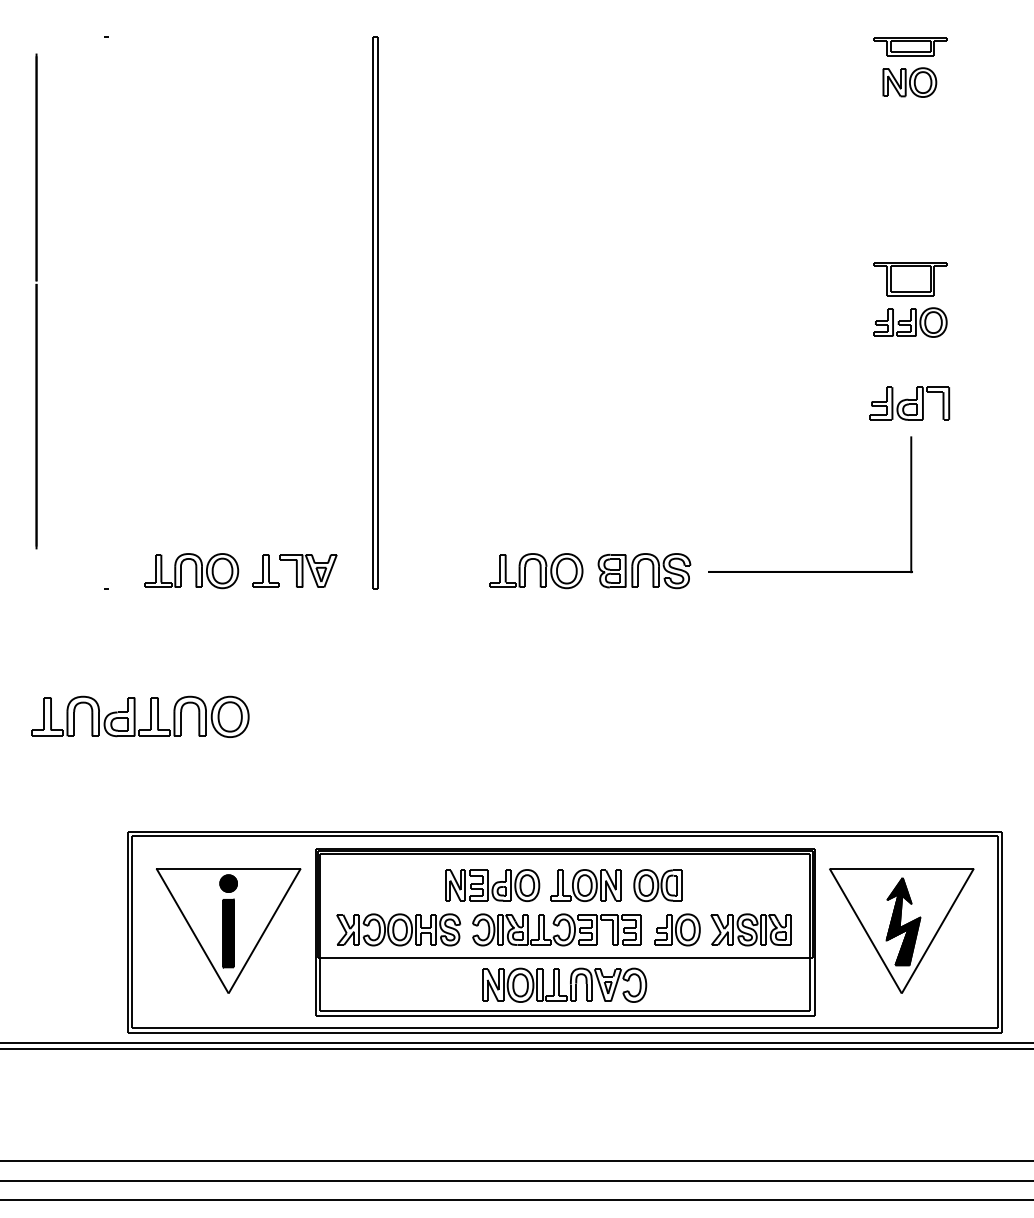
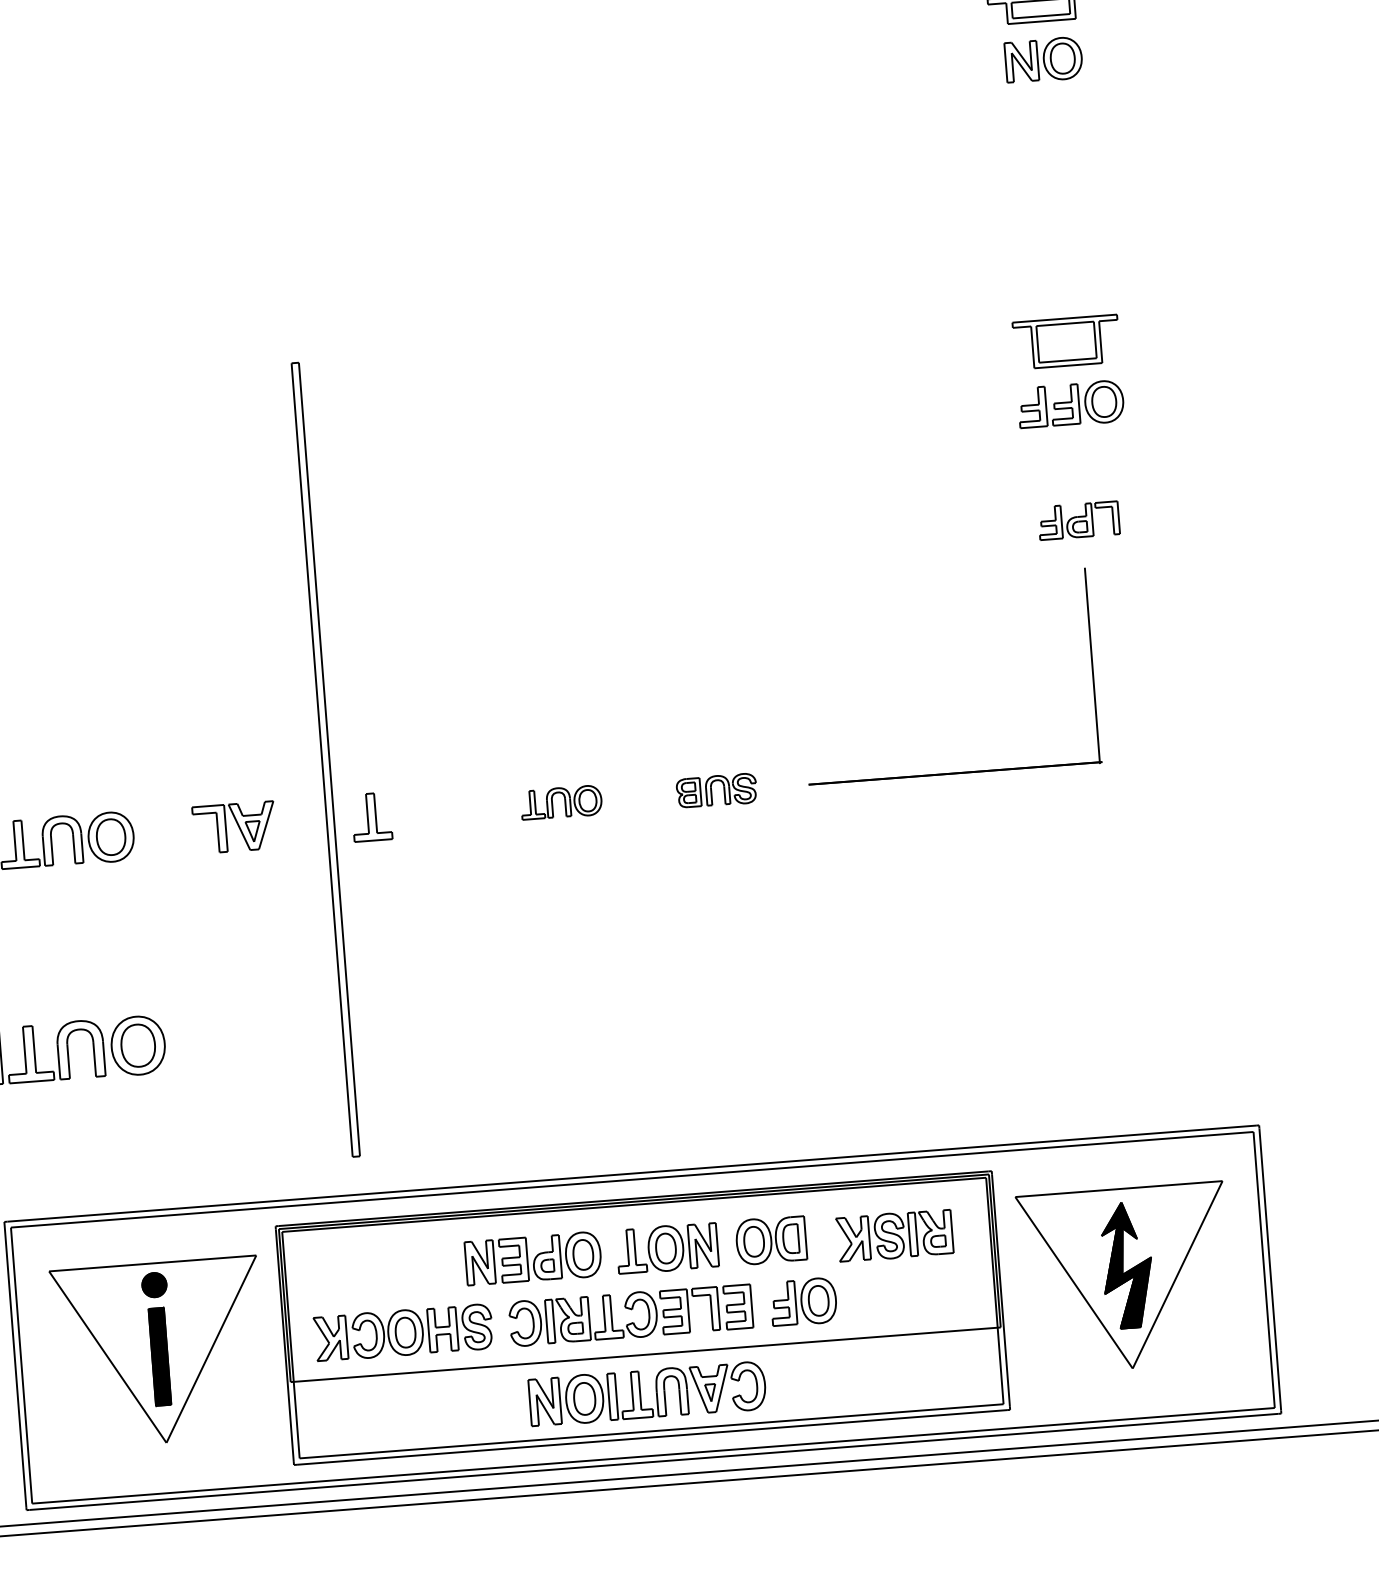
part: (375, 312) -> (325, 759), moved
part: (909, 403) -> (1078, 520), size x0.7
part: (265, 570) -> (370, 816), moved
part: (536, 571) -> (561, 803), size x0.6
part: (644, 571) -> (716, 791), size x0.6
part: (750, 929) -> (893, 1235), moved

